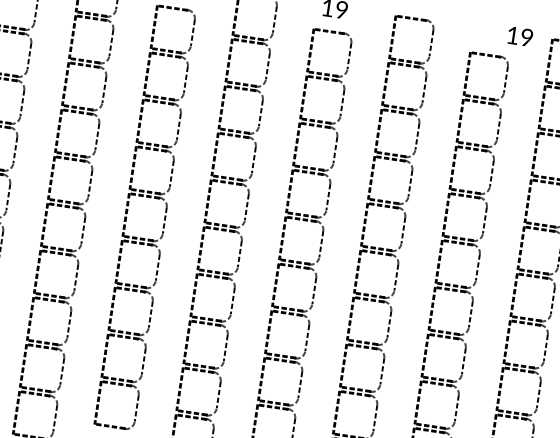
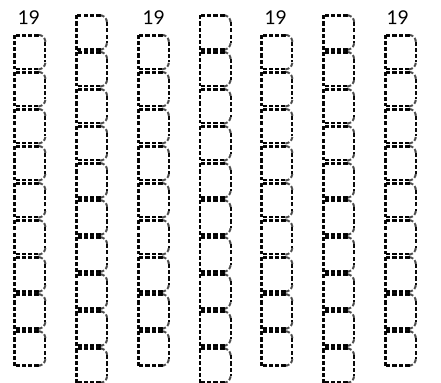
text: (519, 35) -> (397, 16), moved

